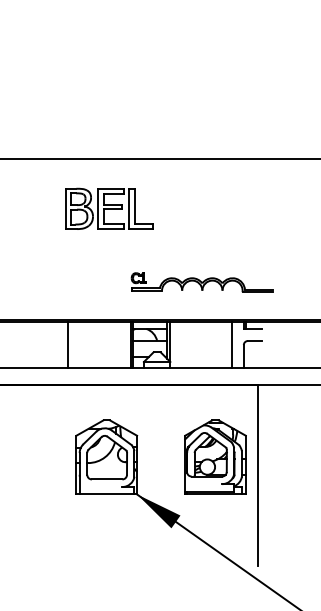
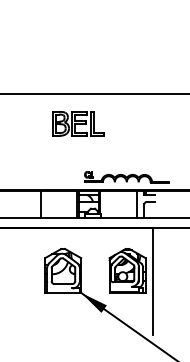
part: (108, 208) -> (78, 123), moved
part: (201, 282) -> (126, 177), moved

